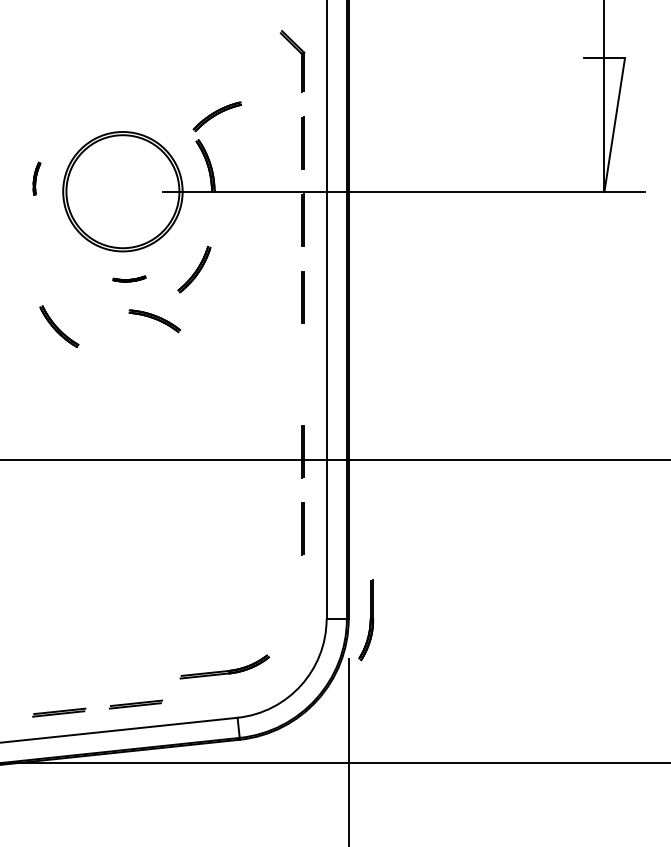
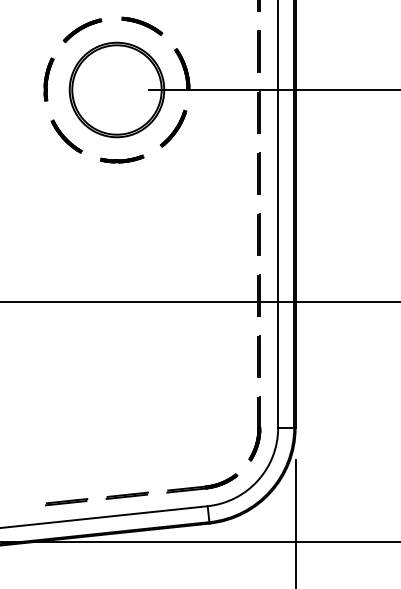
part: (217, 116) -> (82, 30), moved
part: (36, 178) -> (48, 79), size x1.67
part: (194, 269) -> (173, 128), moved
part: (129, 278) -> (122, 158), size x1.67
part: (154, 321) -> (141, 26), moved
part: (59, 326) -> (66, 136), moved
line: (302, 374) -> (259, 234), added
part: (366, 620) -> (255, 429), moved
part: (224, 666) -> (202, 483), moved

